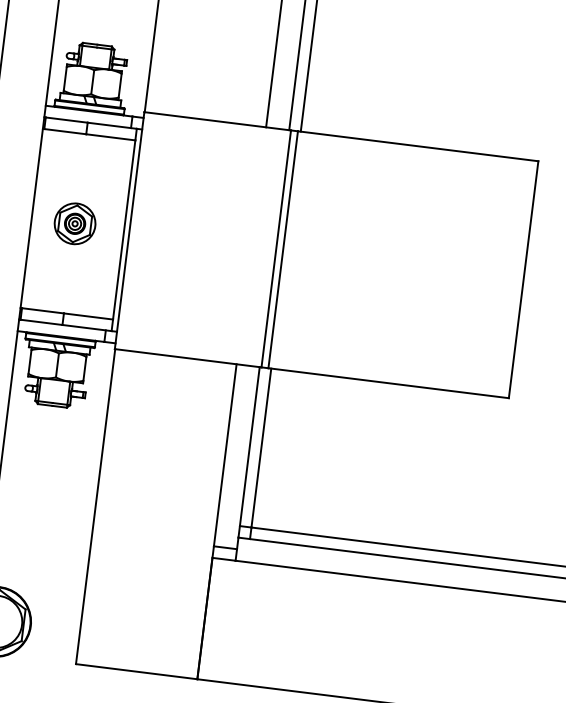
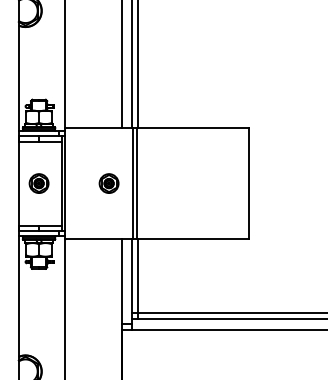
part: (223, 242) -> (108, 183), added

